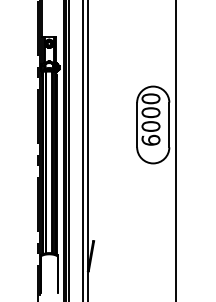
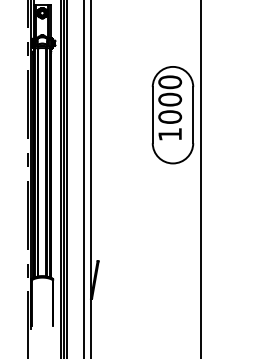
text: (150, 139) -> (169, 133), 6000 -> 1000

